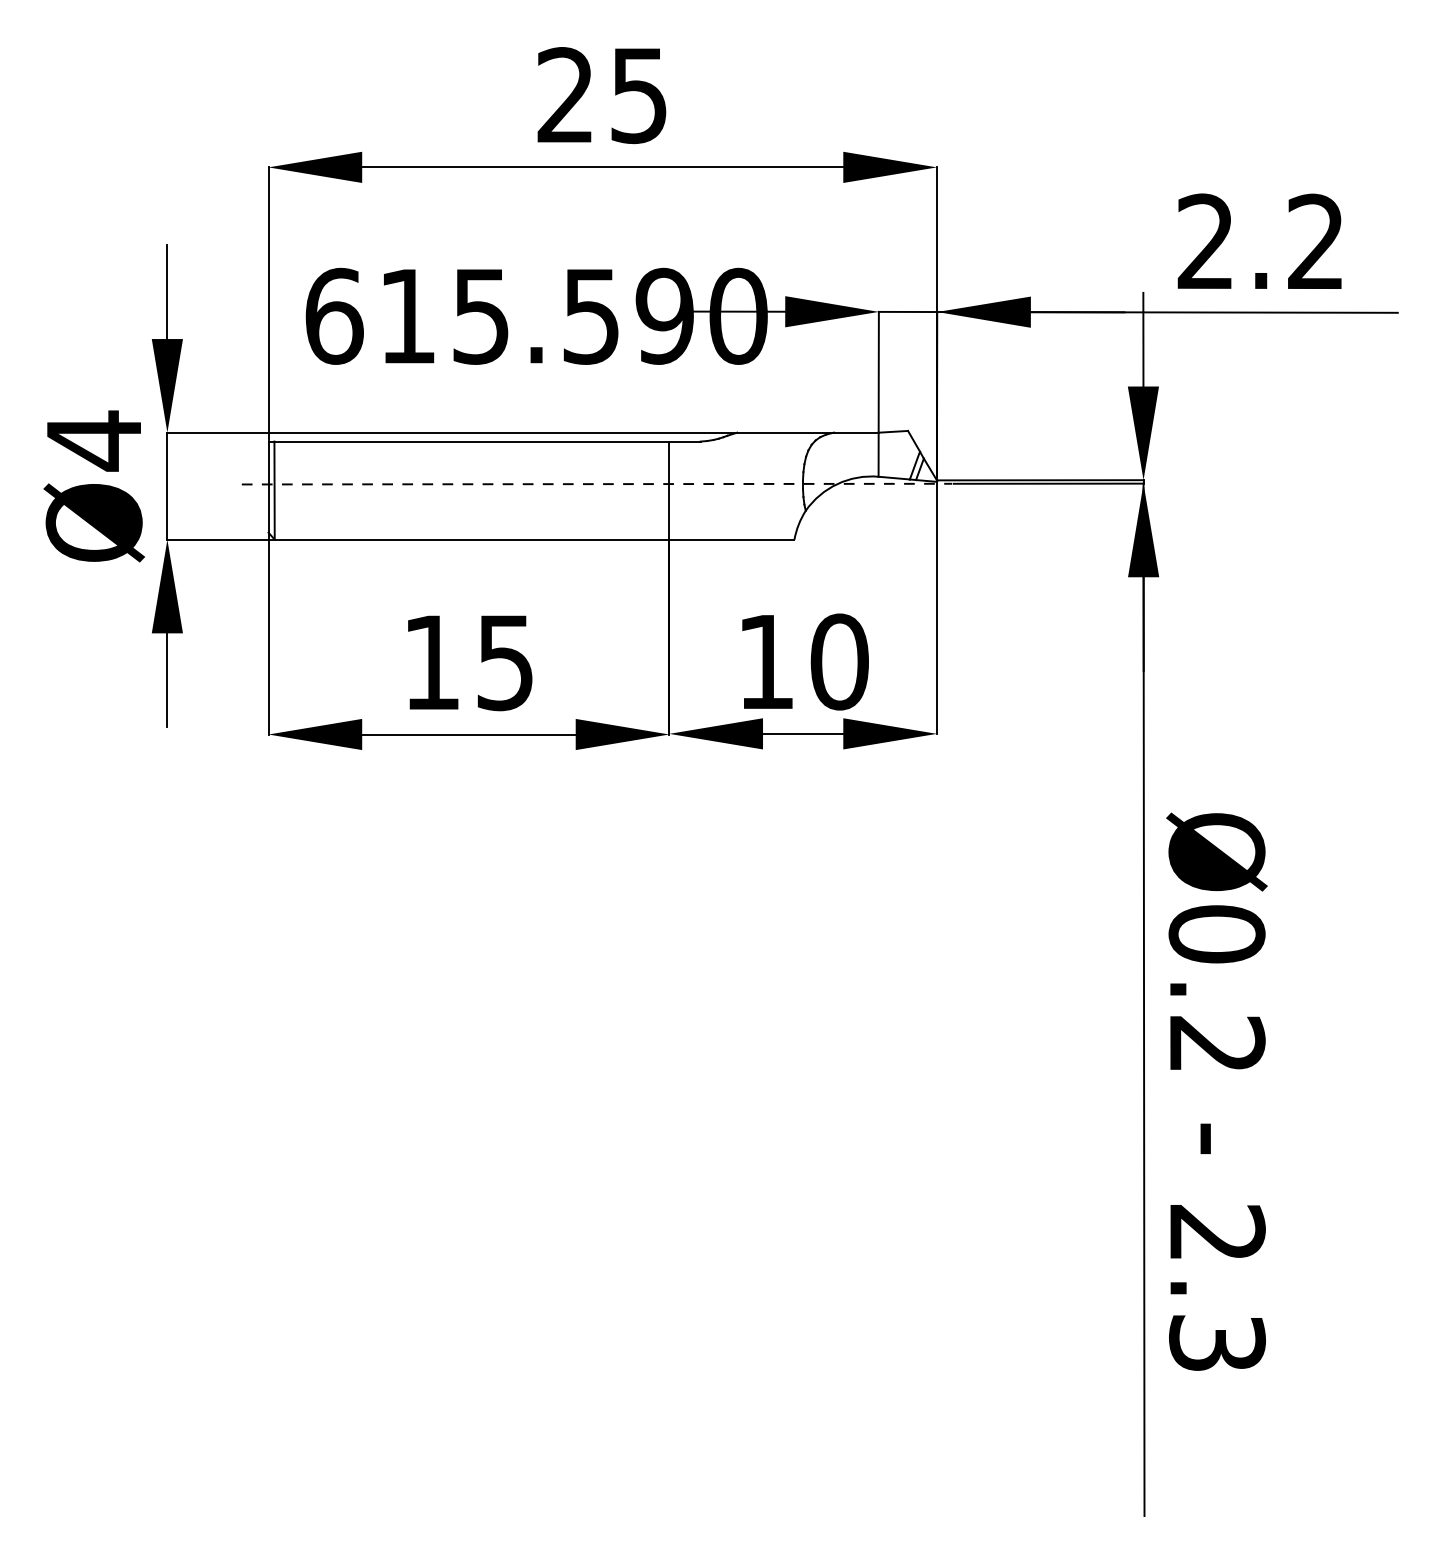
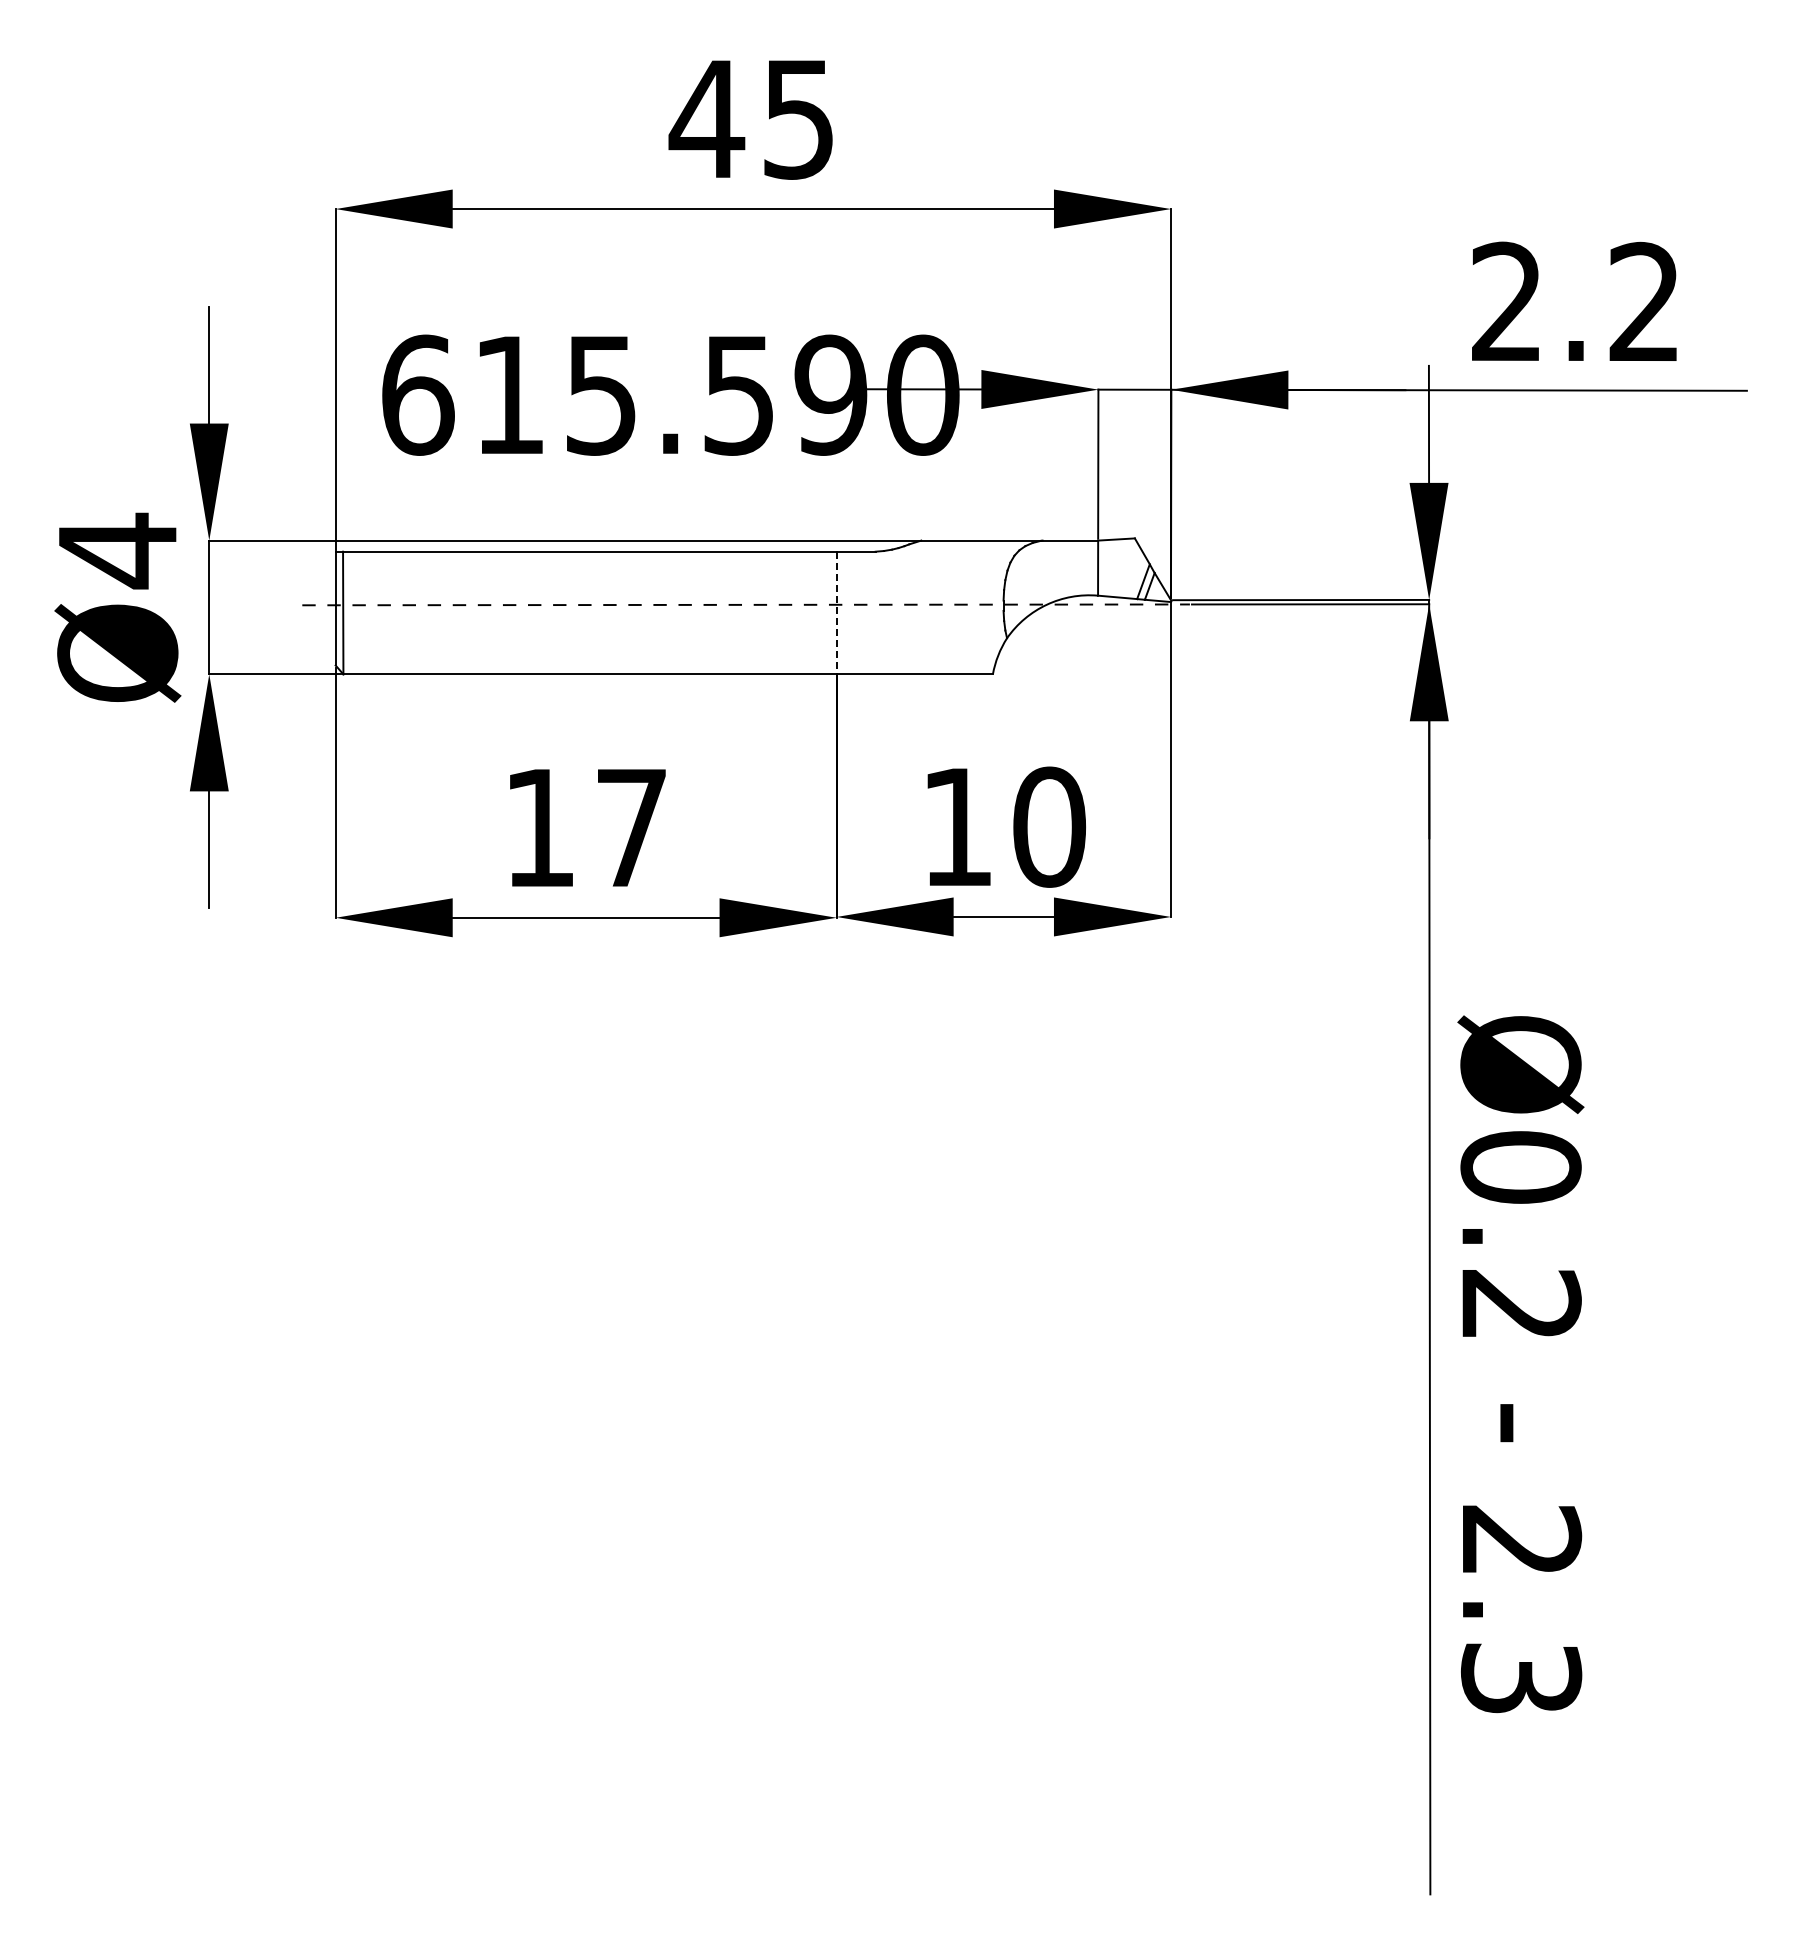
text: (565, 94) -> (706, 117), 25 -> 45
line: (669, 491) -> (836, 613), solid -> dashed
text: (505, 663) -> (631, 828), 15 -> 17

